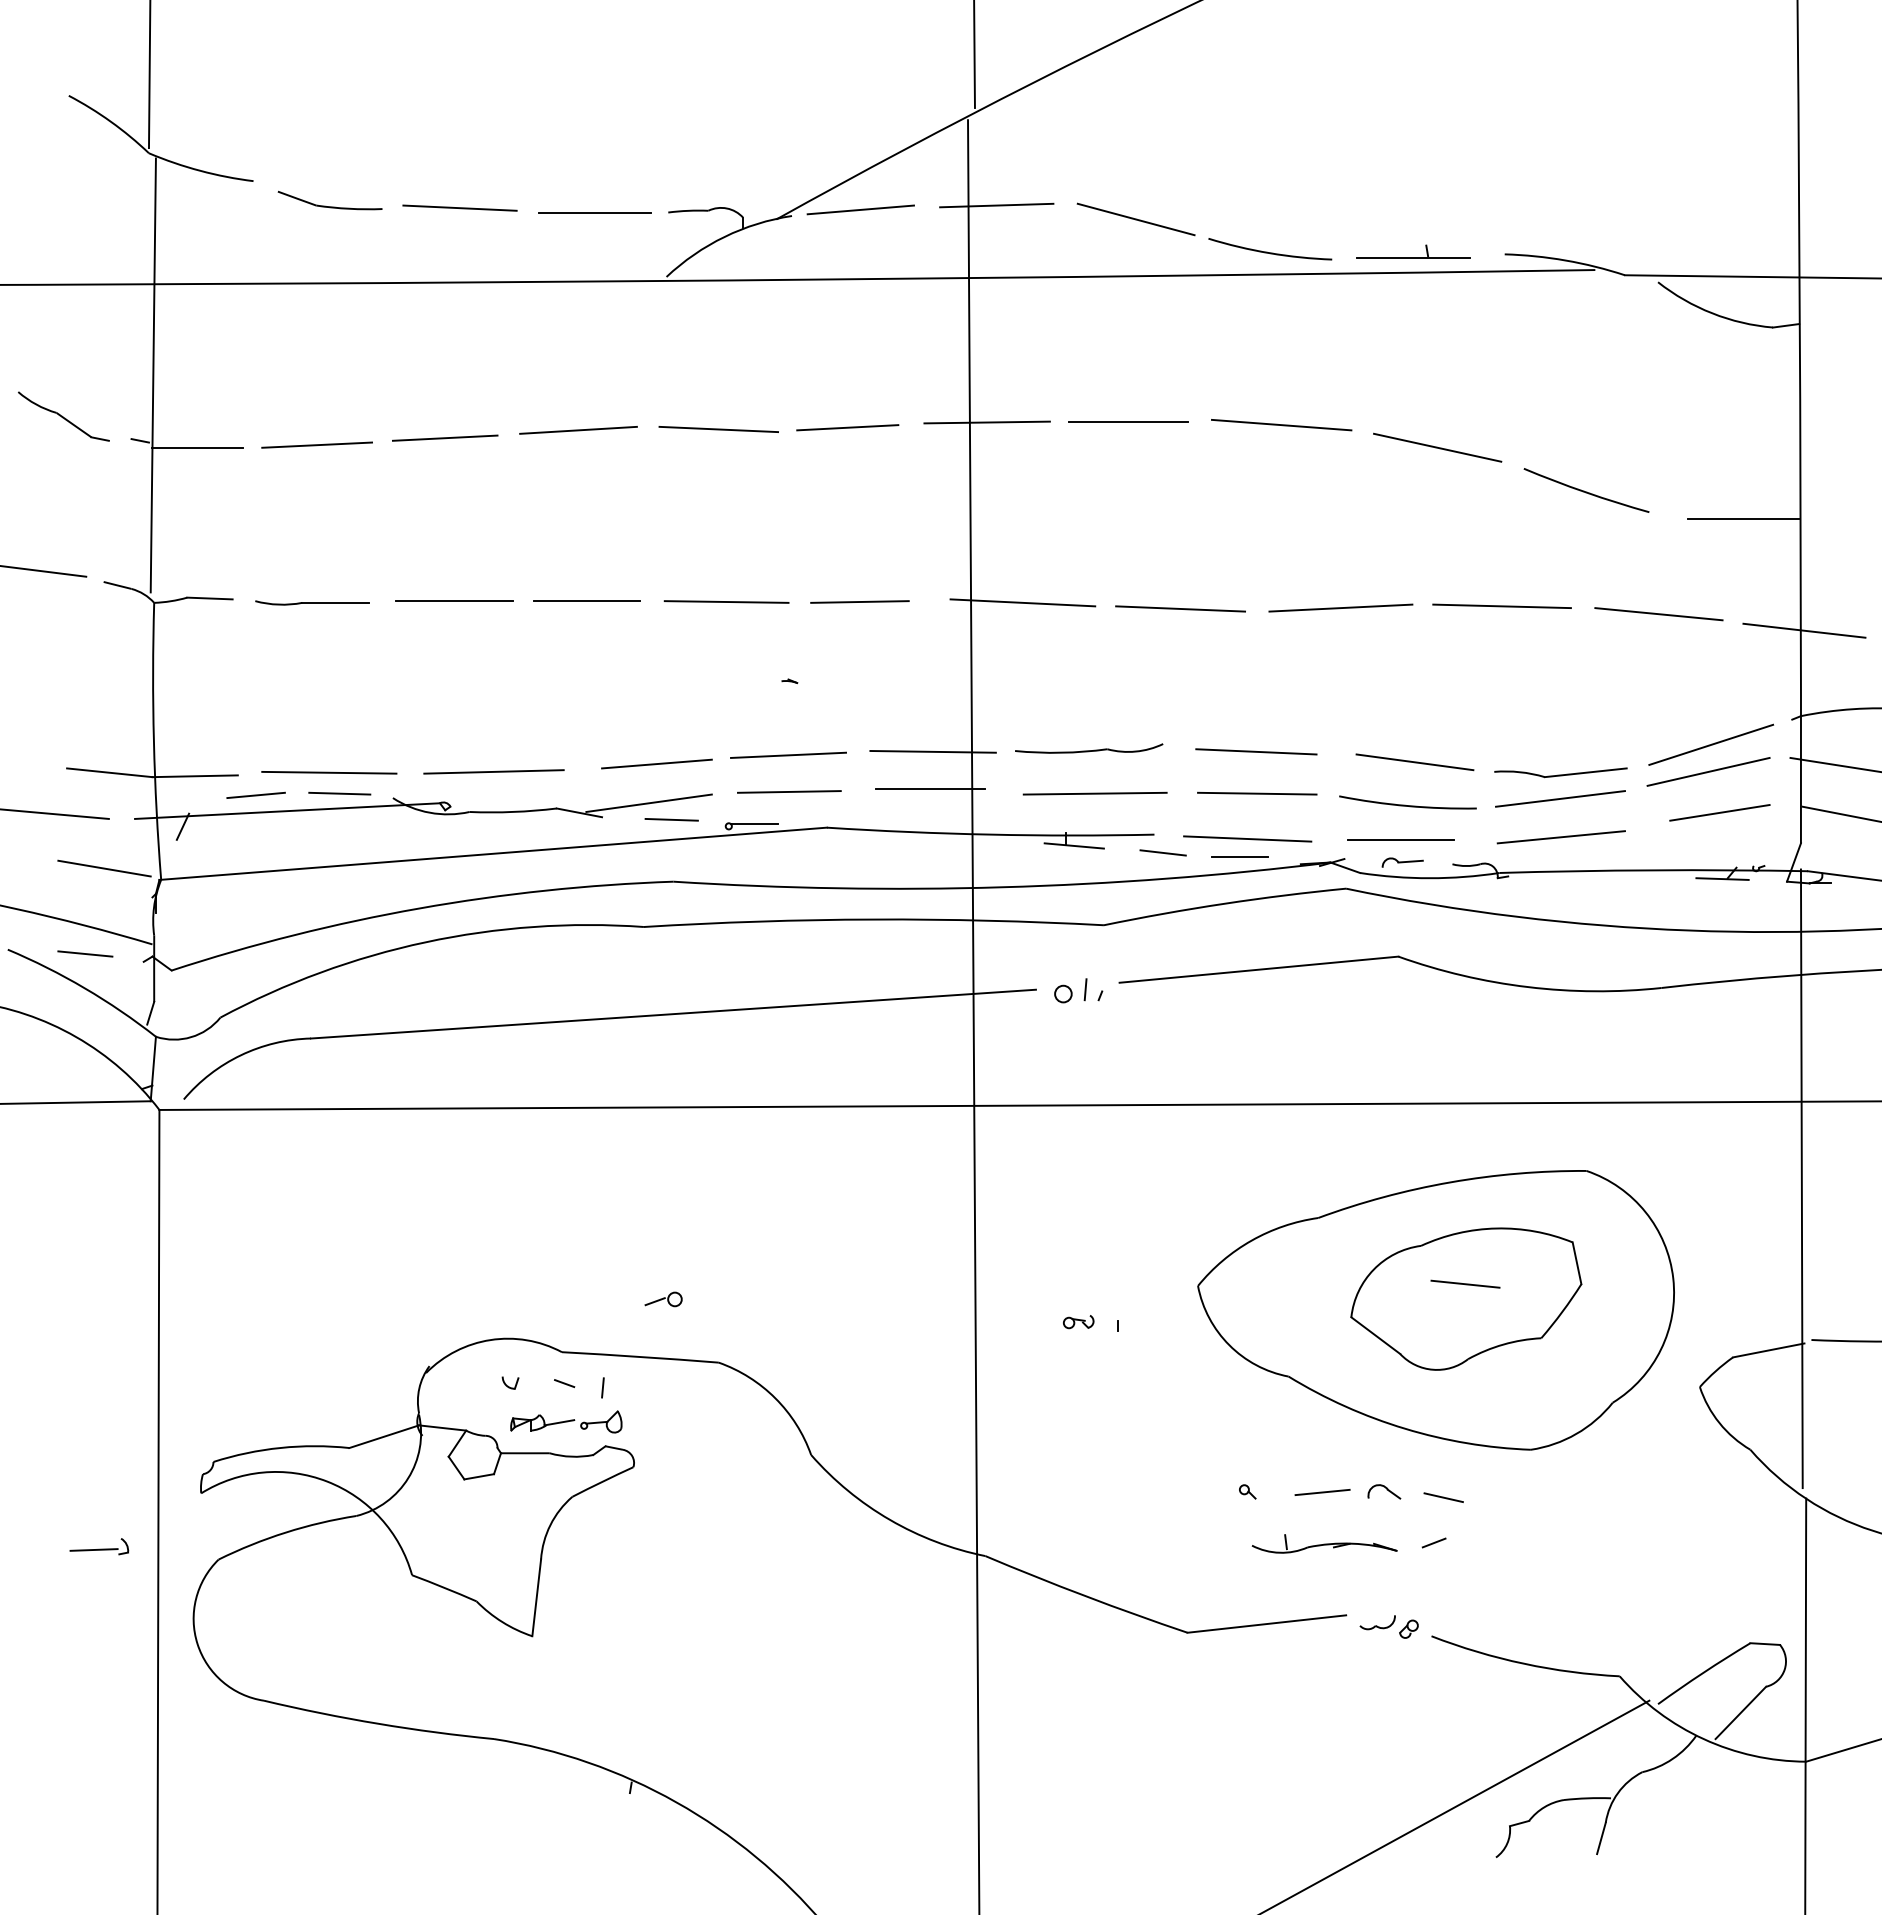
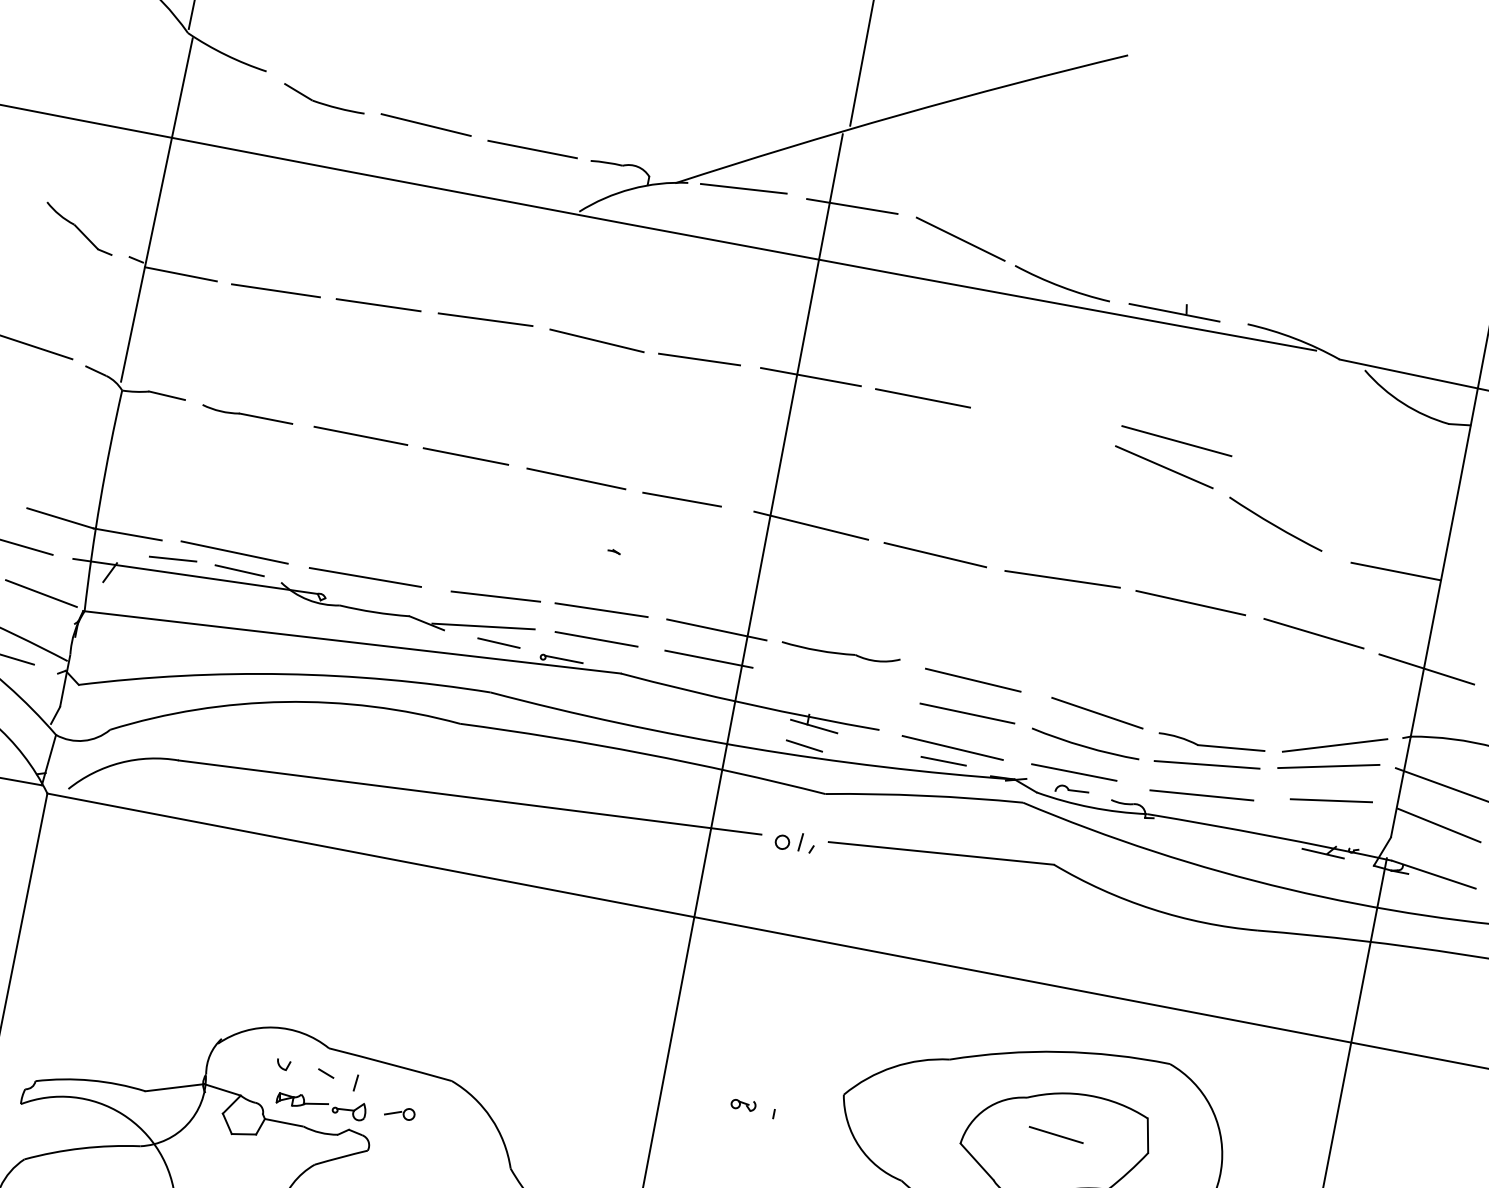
line: (1281, 425) -> (1176, 441), moved
line: (1094, 793) -> (838, 688), removed
line: (1162, 852) -> (804, 745), moved
part: (663, 1299) -> (400, 1112), moved

